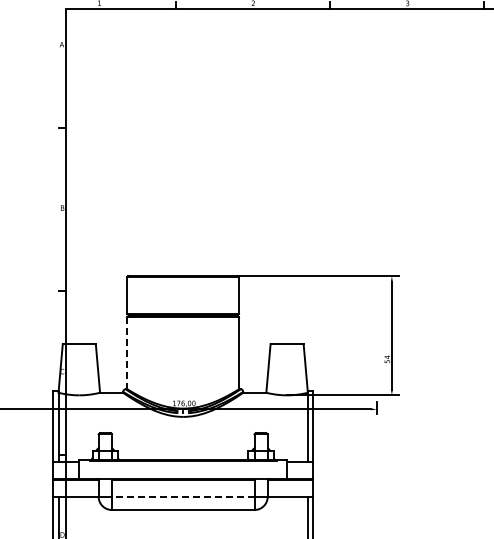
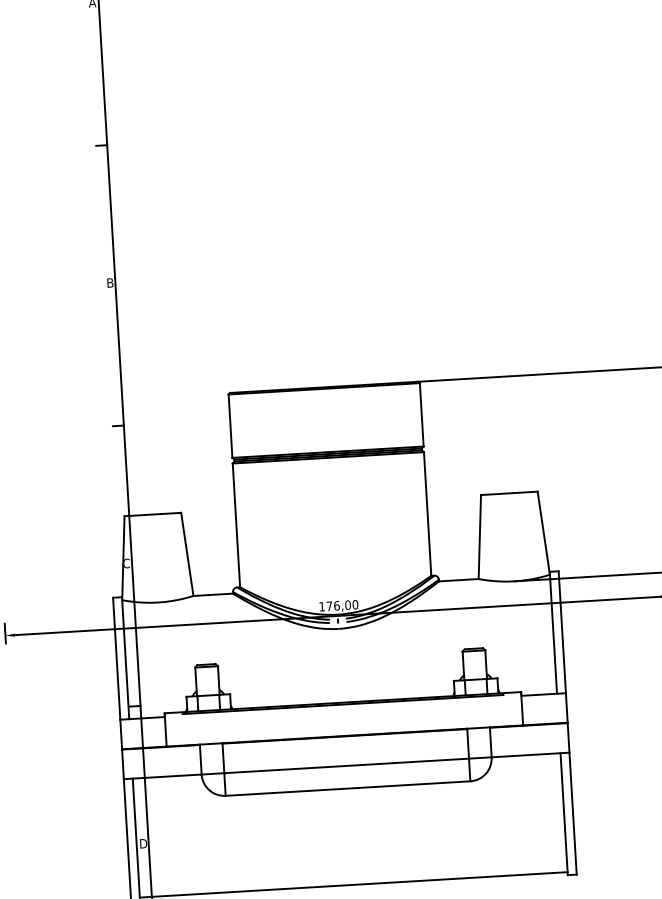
line: (127, 353) -> (236, 525), dashed -> solid
line: (182, 496) -> (345, 765), dashed -> solid

